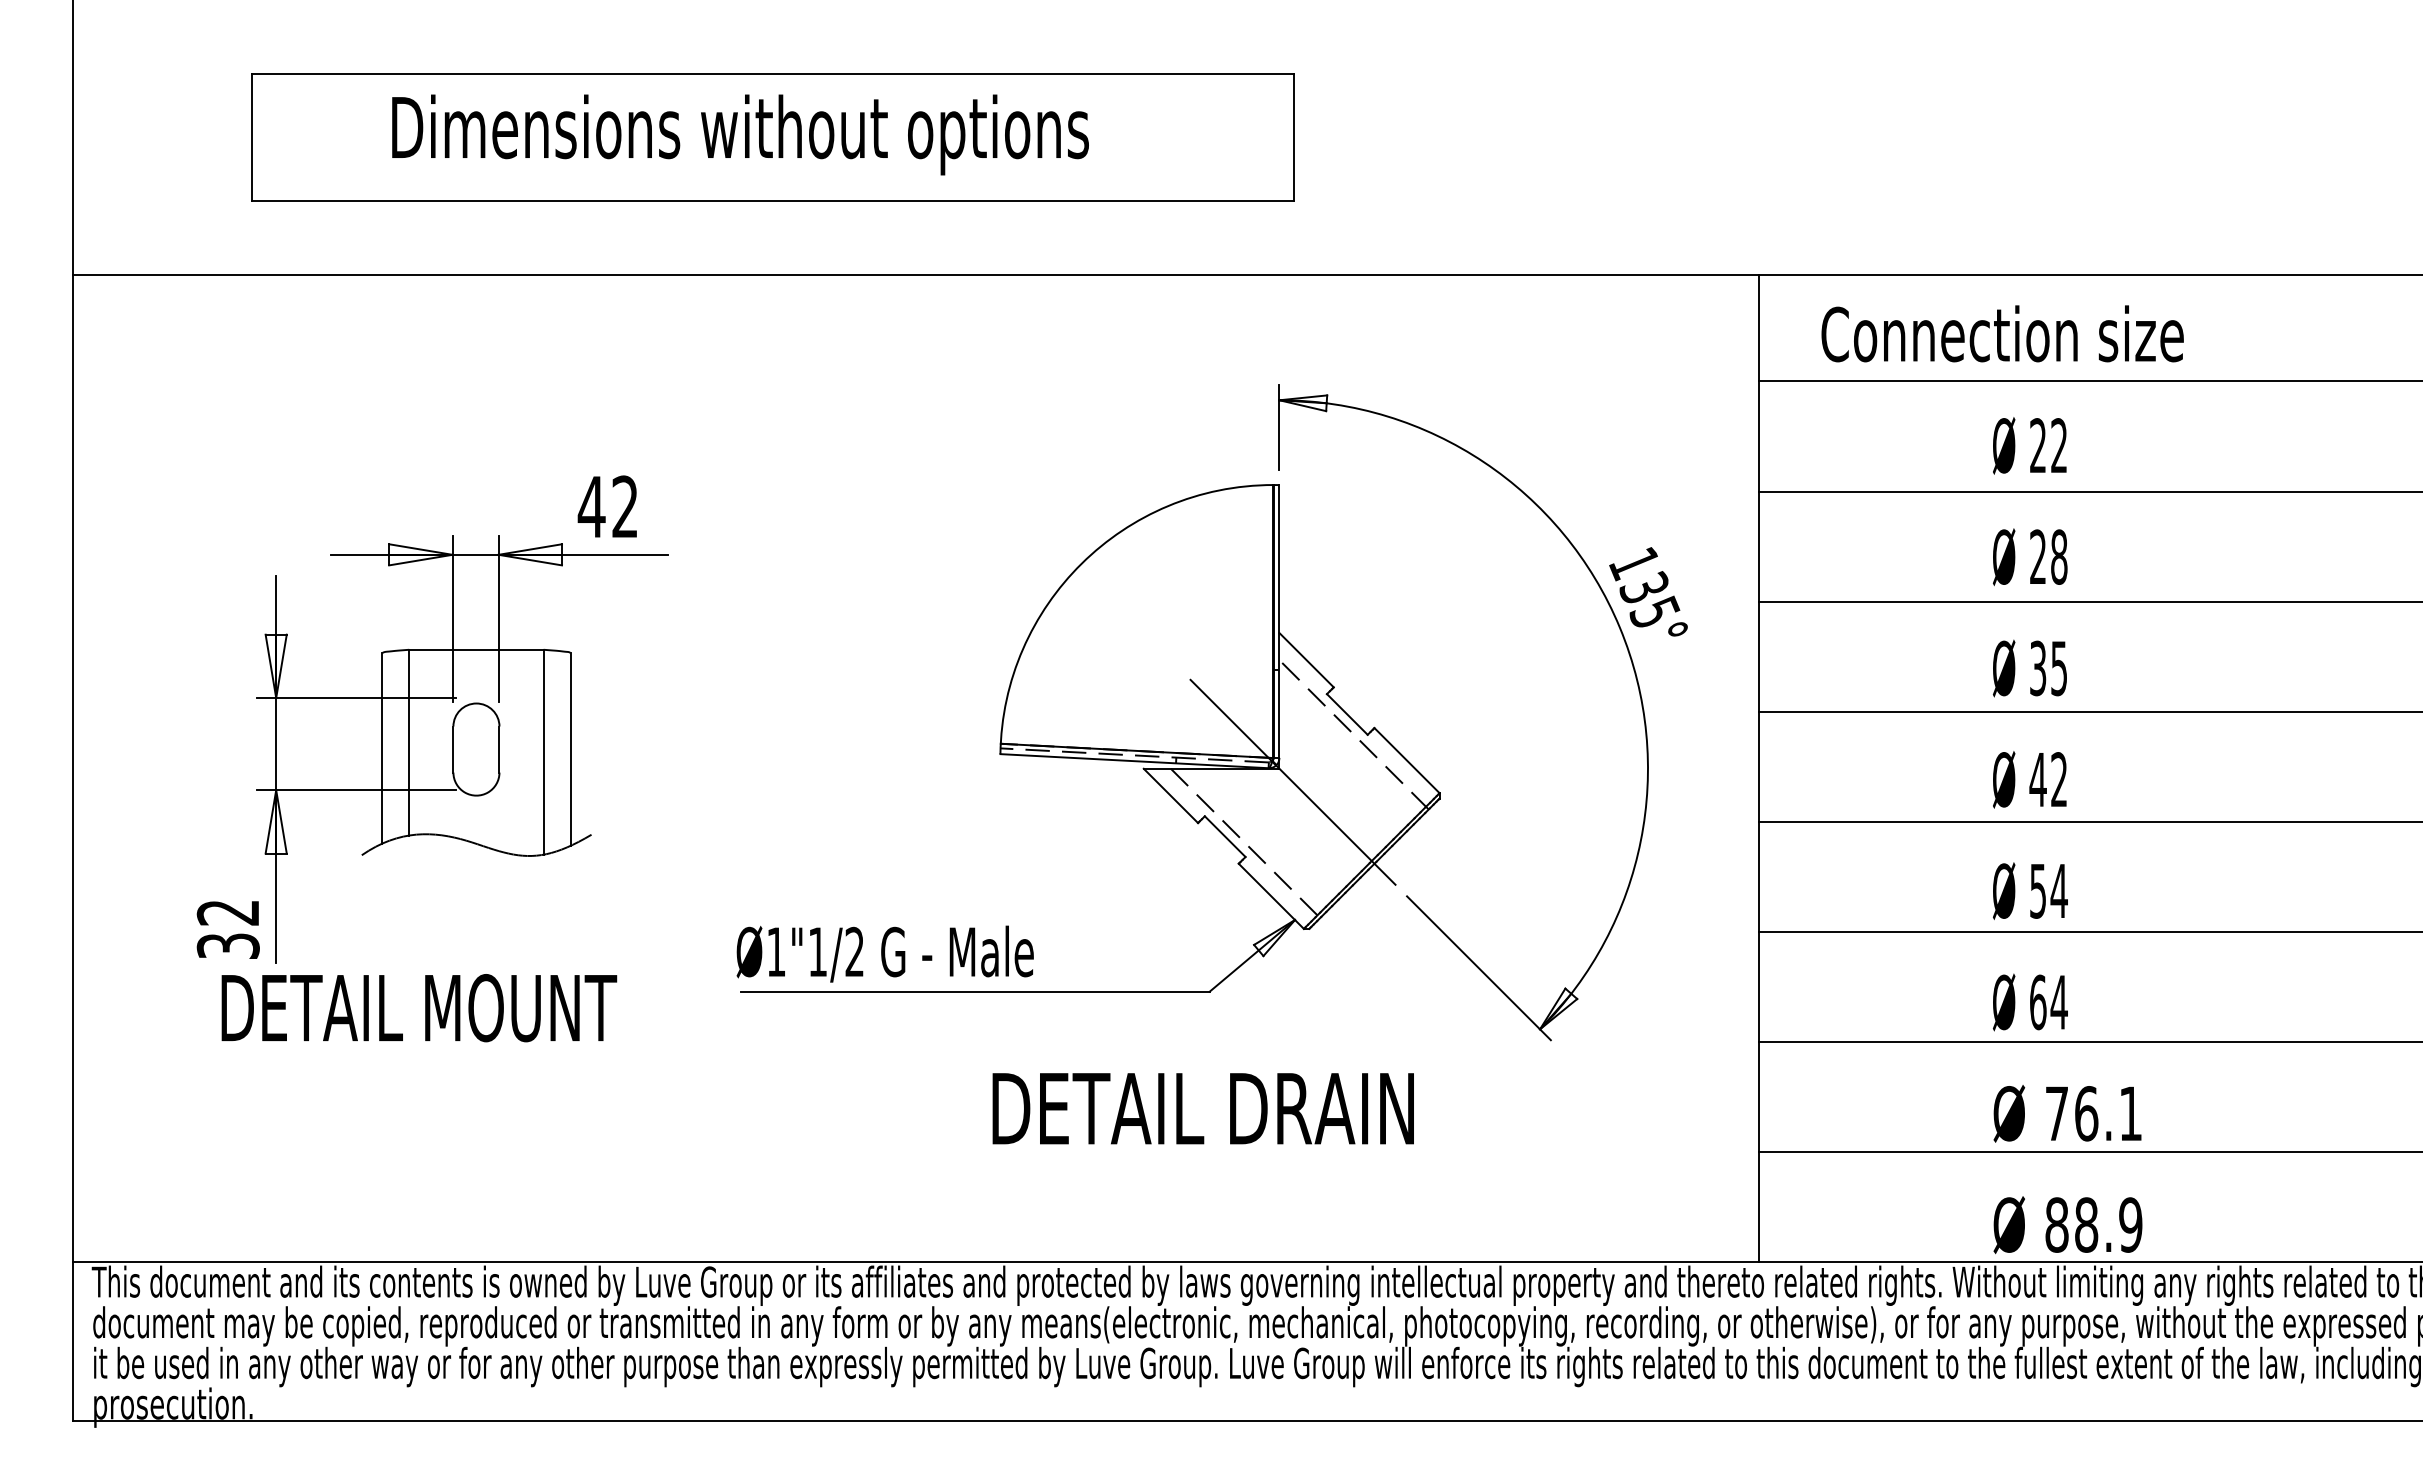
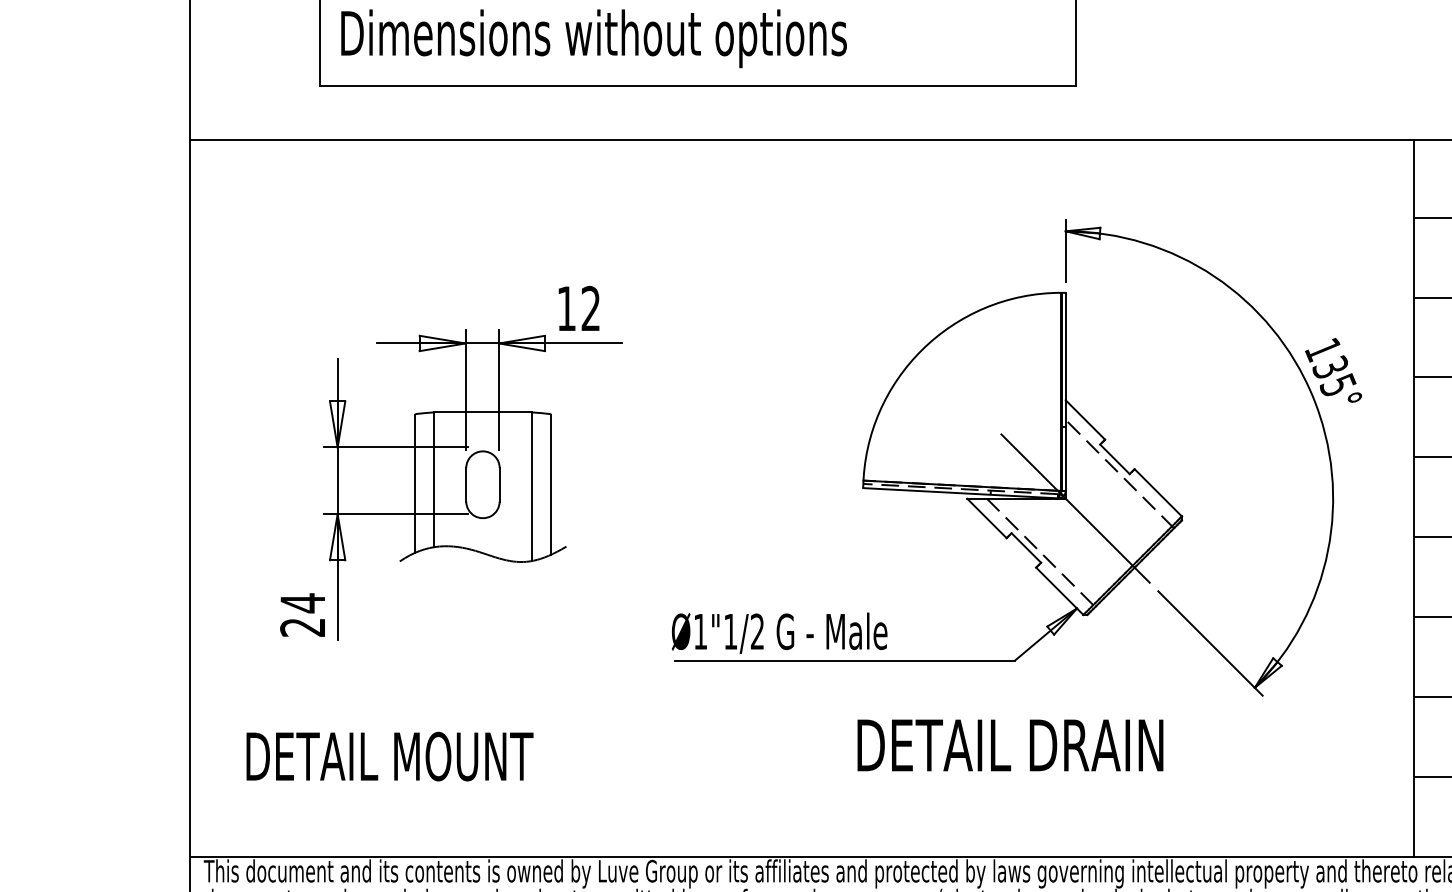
text: (740, 134) -> (594, 38), moved
text: (591, 506) -> (566, 308), 42 -> 12
text: (227, 929) -> (302, 615), 32 -> 24
text: (419, 1008) -> (390, 756), moved

